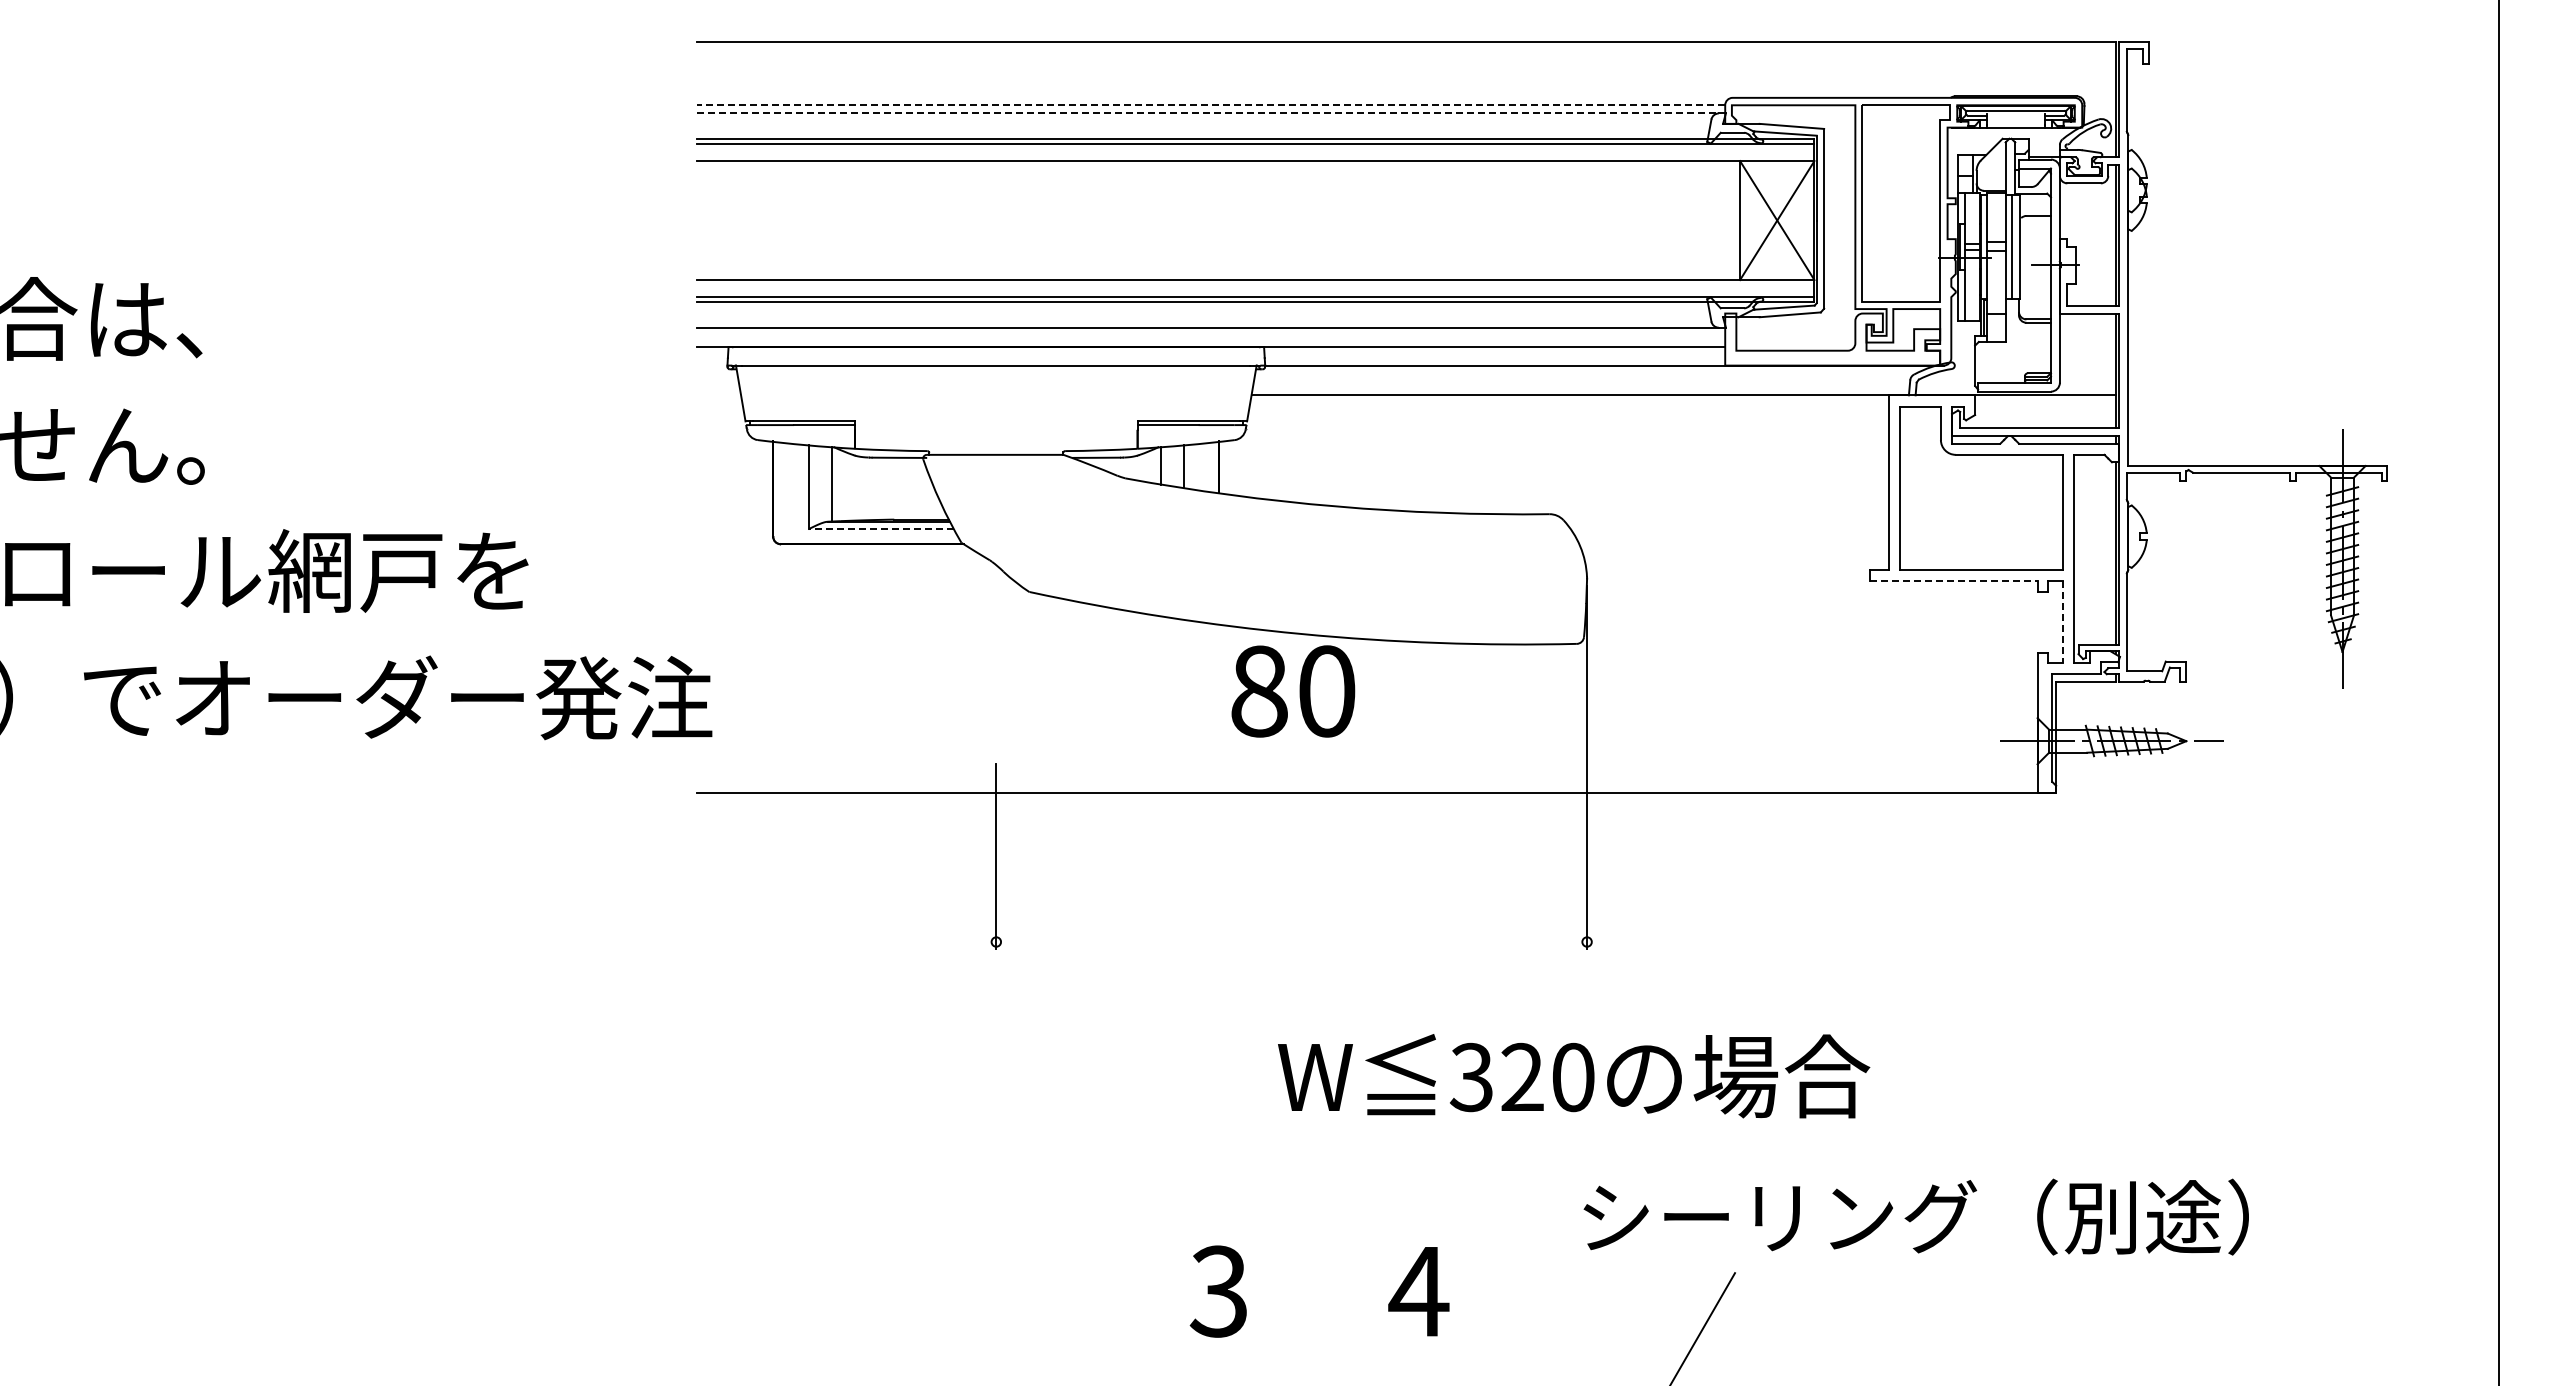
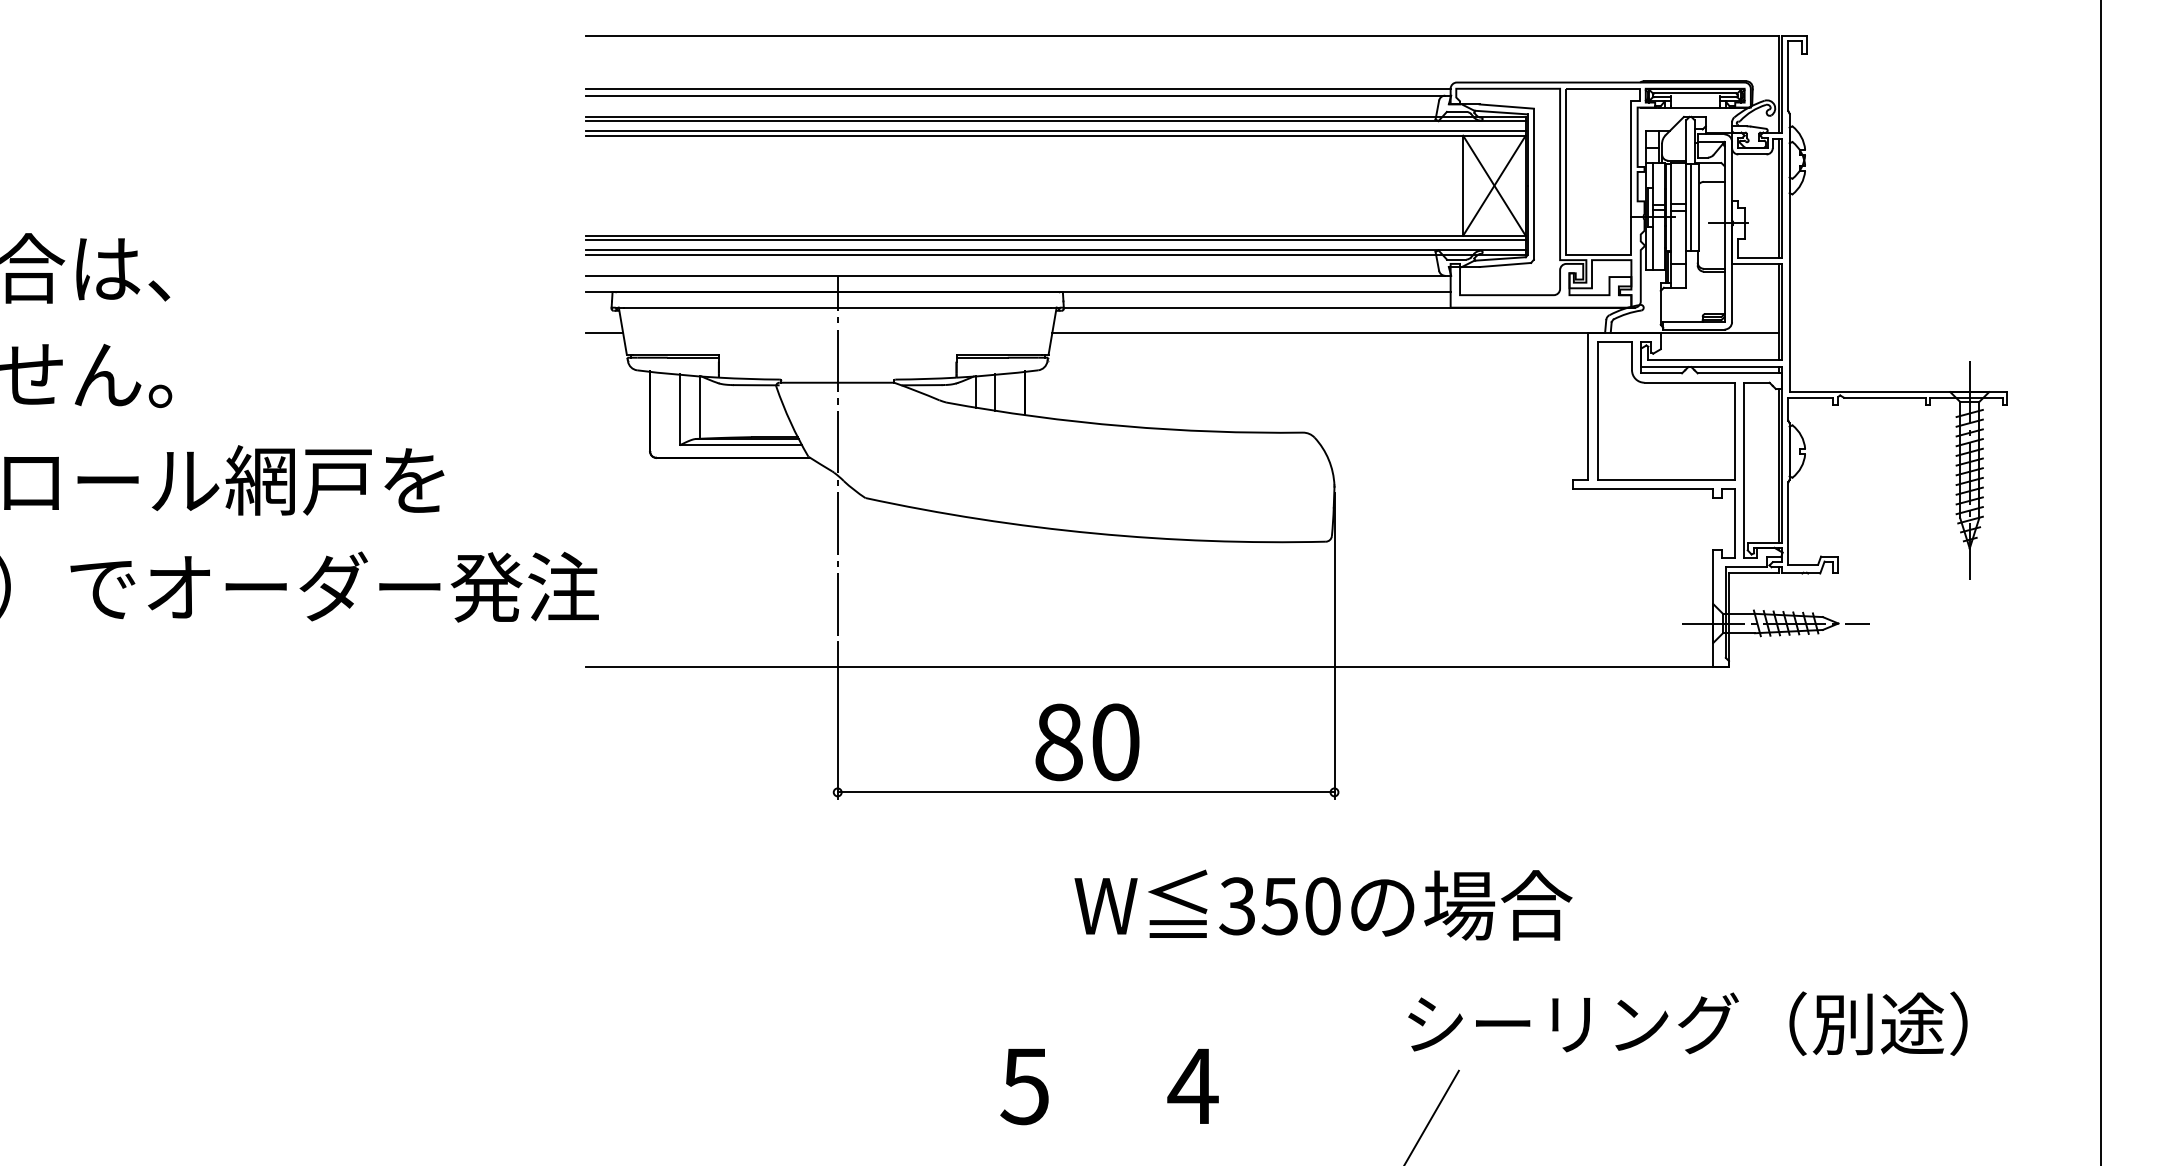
line: (1210, 105) -> (1017, 88), dashed -> solid
line: (1208, 113) -> (1016, 95), dashed -> solid
line: (1255, 155) -> (1055, 131), added
line: (1255, 285) -> (1055, 240), added
line: (718, 395) -> (604, 332), added
line: (881, 529) -> (741, 445), dashed -> solid
line: (996, 542) -> (837, 456), added
line: (1953, 581) -> (1642, 489), dashed -> solid
line: (2062, 622) -> (1734, 523), dashed -> solid
text: (1293, 691) -> (1087, 742), moved
line: (1291, 942) -> (1085, 792), added
text: (1521, 1077) -> (1279, 906), 320 -> 350
text: (1915, 1216) -> (1687, 1023), moved
text: (1218, 1291) -> (1024, 1086), 3 -> 5

